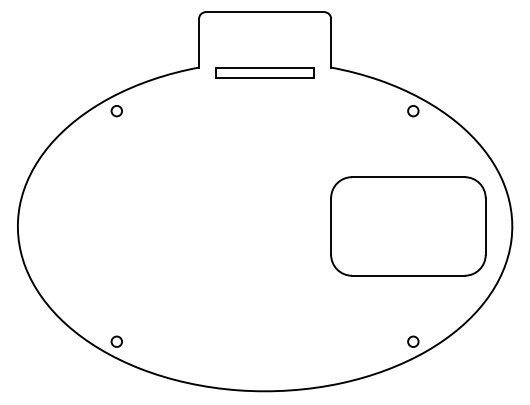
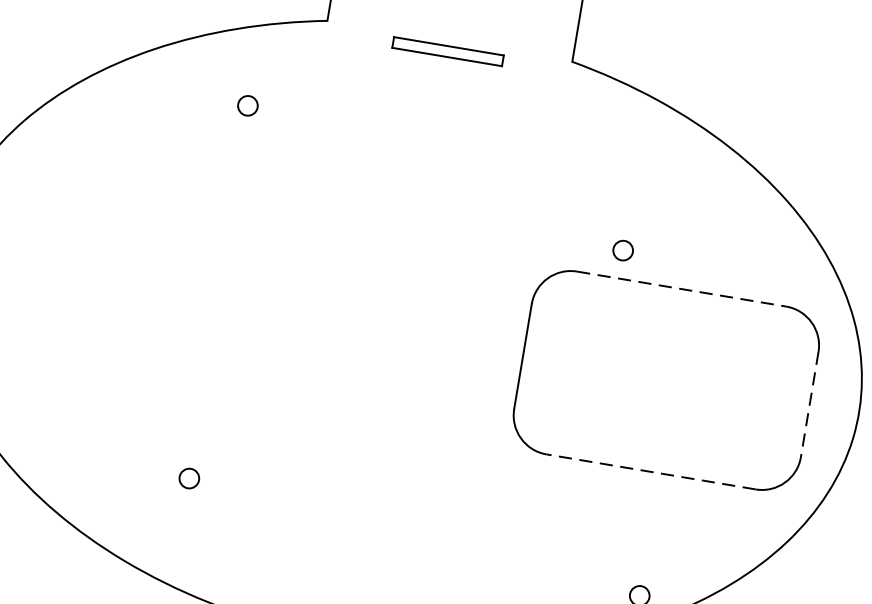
part: (264, 72) -> (447, 50), size x0.6
circle: (116, 111) -> (247, 106), moved
circle: (413, 111) -> (623, 251), moved
line: (408, 177) -> (681, 289), solid -> dashed
line: (485, 226) -> (809, 404), solid -> dashed
line: (407, 275) -> (649, 471), solid -> dashed
circle: (116, 341) -> (188, 477), moved

